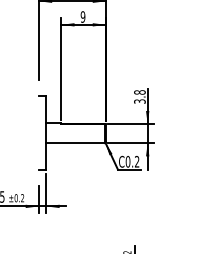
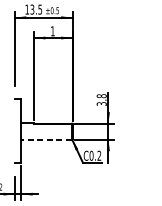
text: (82, 16) -> (52, 30), 9 -> 1
line: (75, 143) -> (46, 140), solid -> dashed

